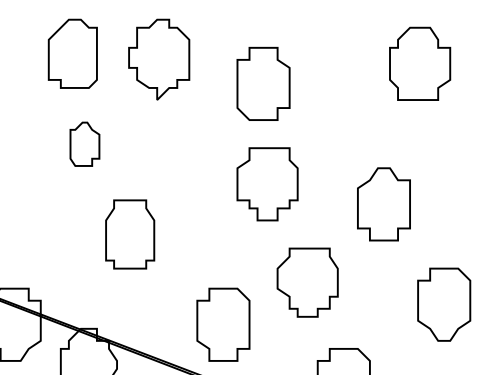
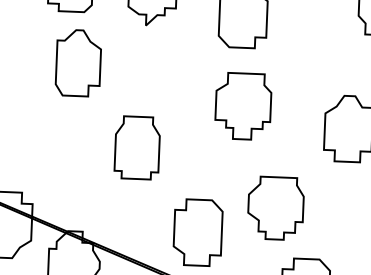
part: (84, 144) -> (78, 63), size x1.67
part: (130, 234) -> (137, 147), moved
part: (307, 282) -> (275, 208), moved

